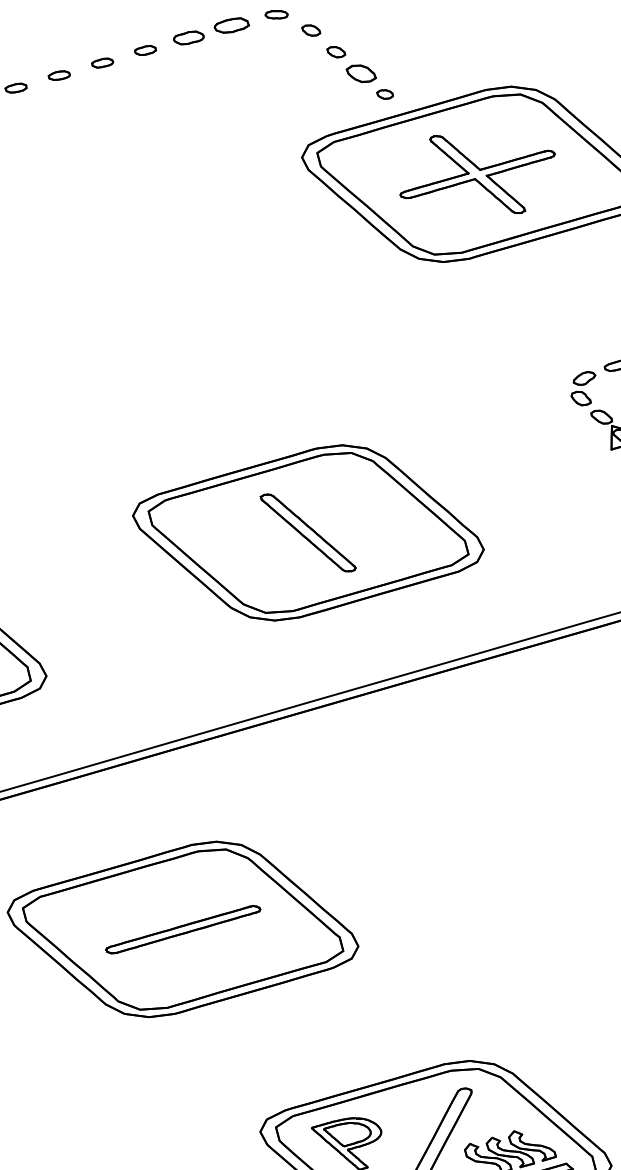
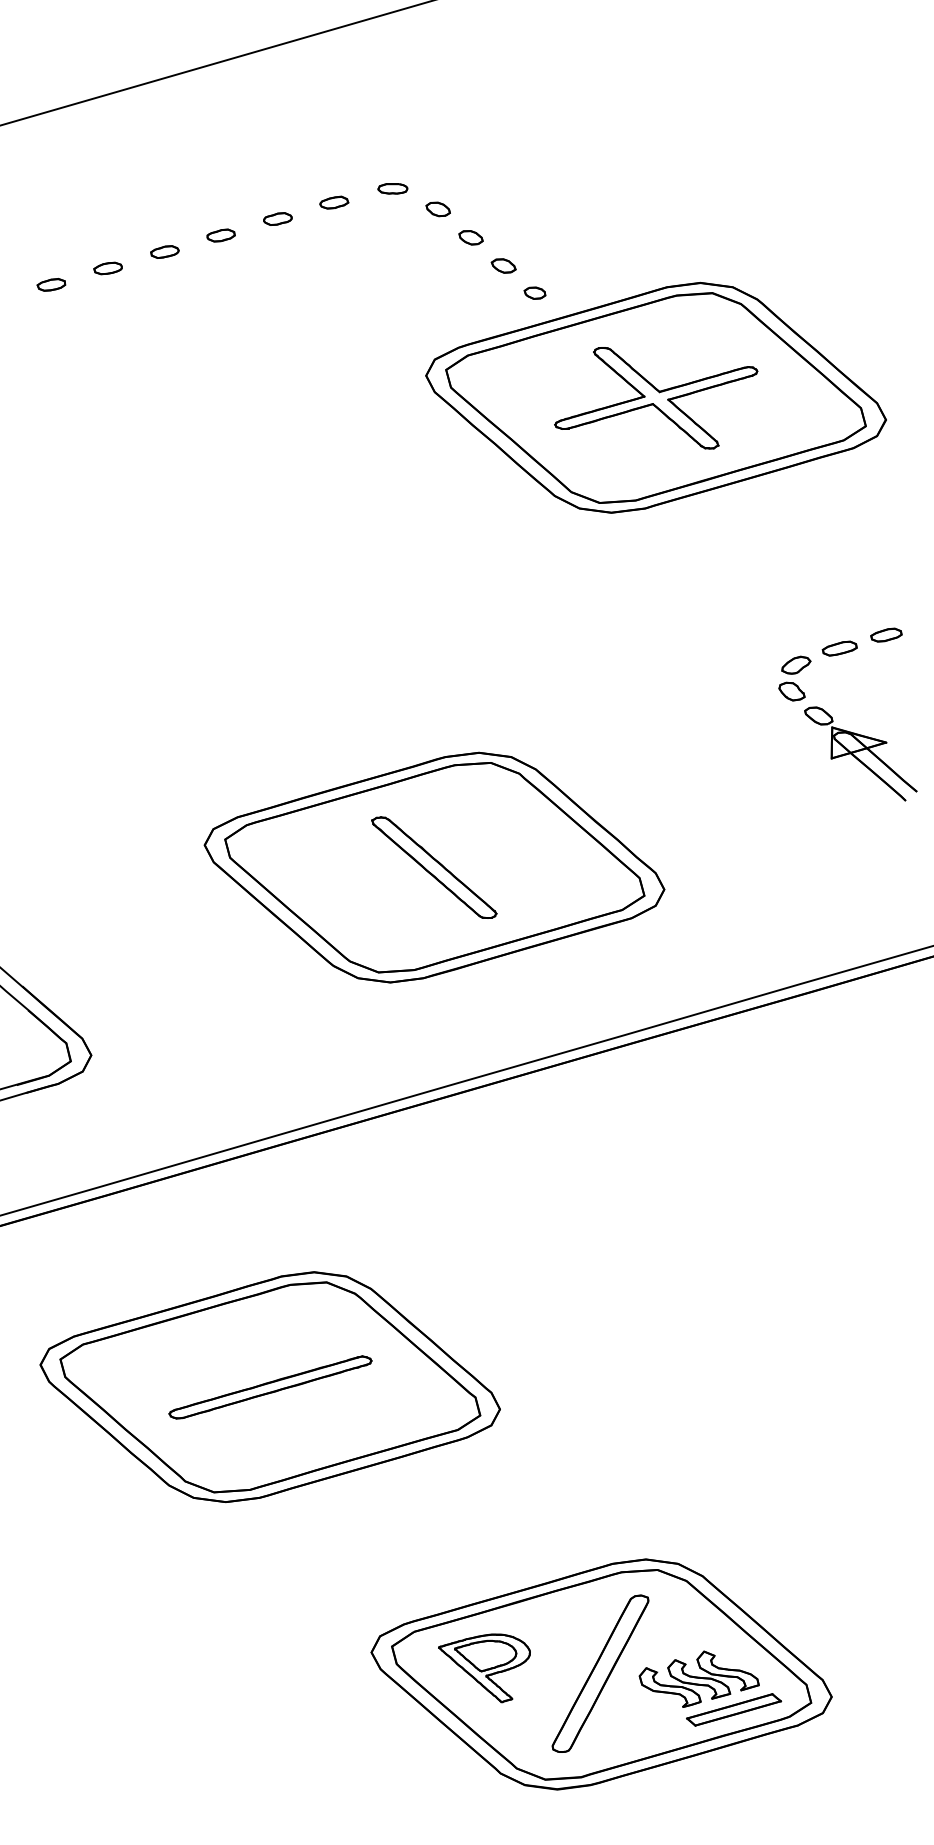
part: (232, 25) -> (334, 202), size x0.62
part: (188, 37) -> (277, 218), size x0.71
part: (361, 73) -> (503, 265), size x0.62

